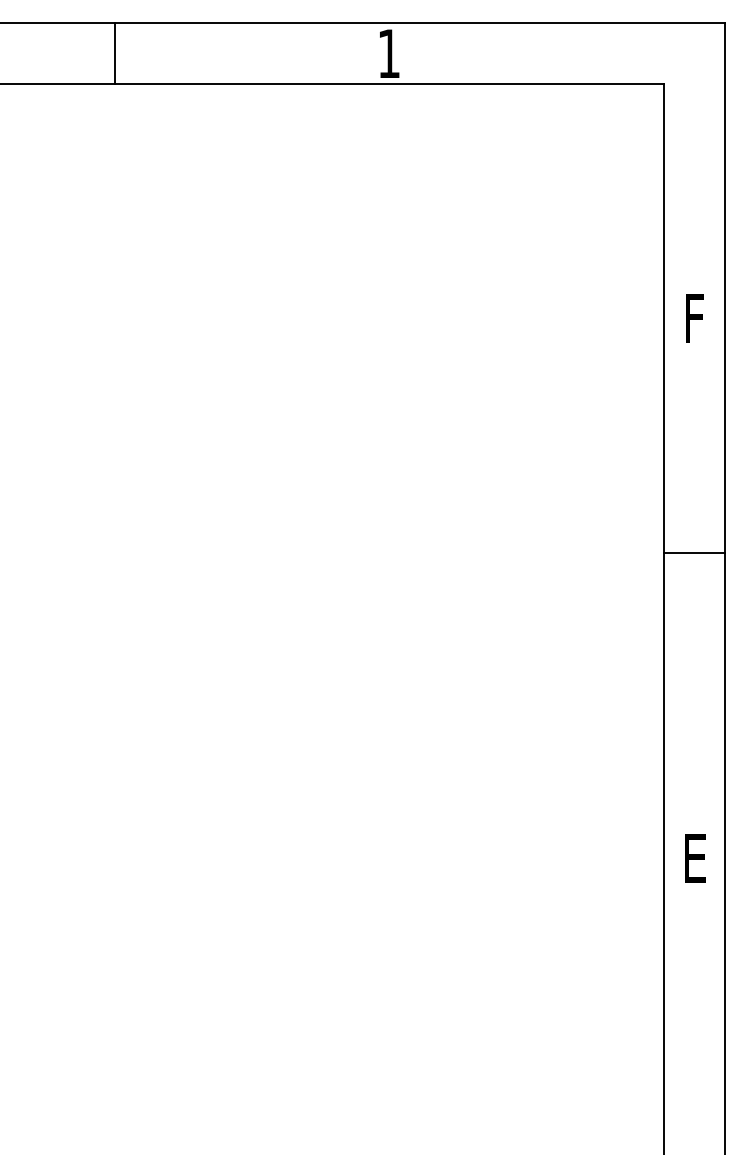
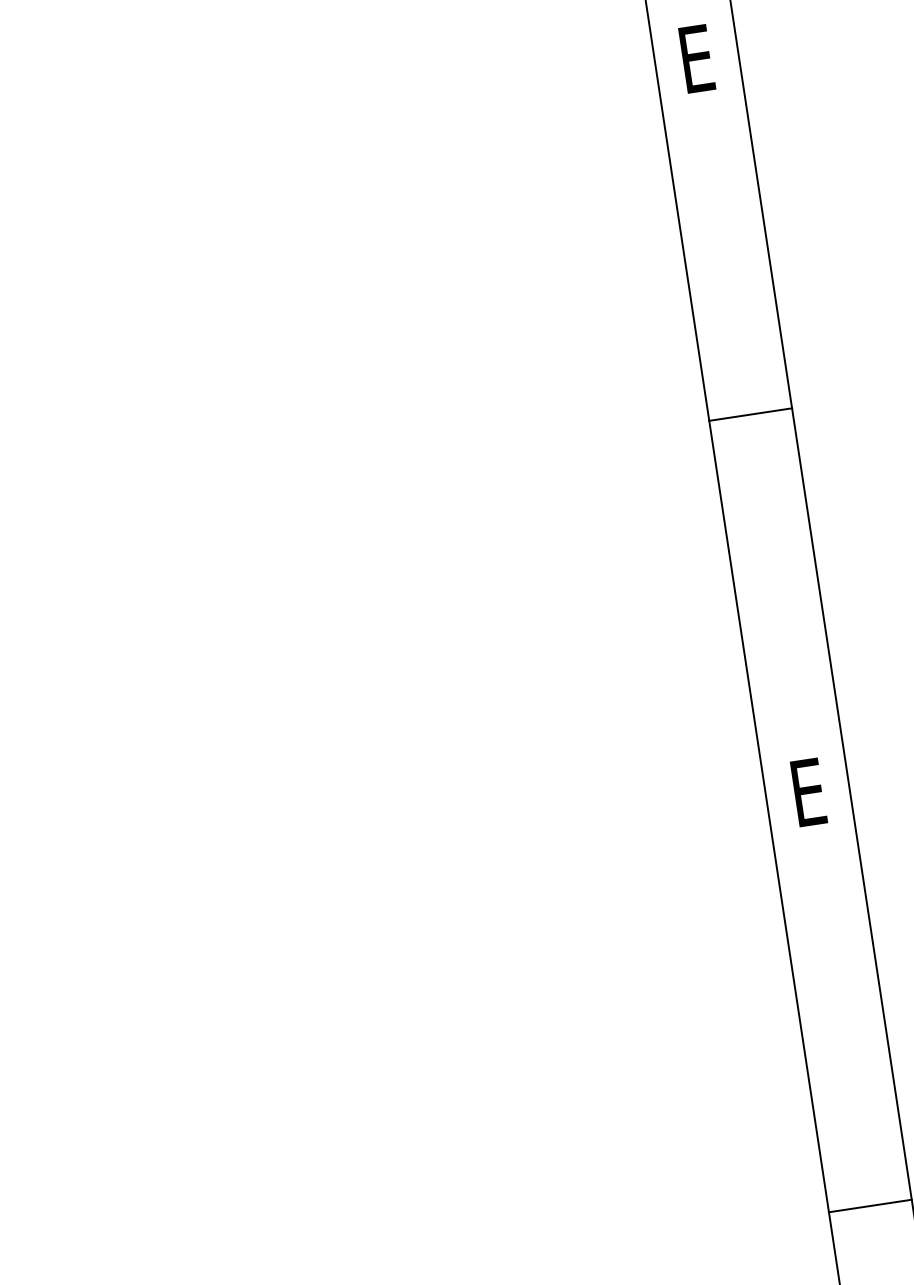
text: (694, 318) -> (696, 59), F -> E
line: (694, 553) -> (750, 414), moved

